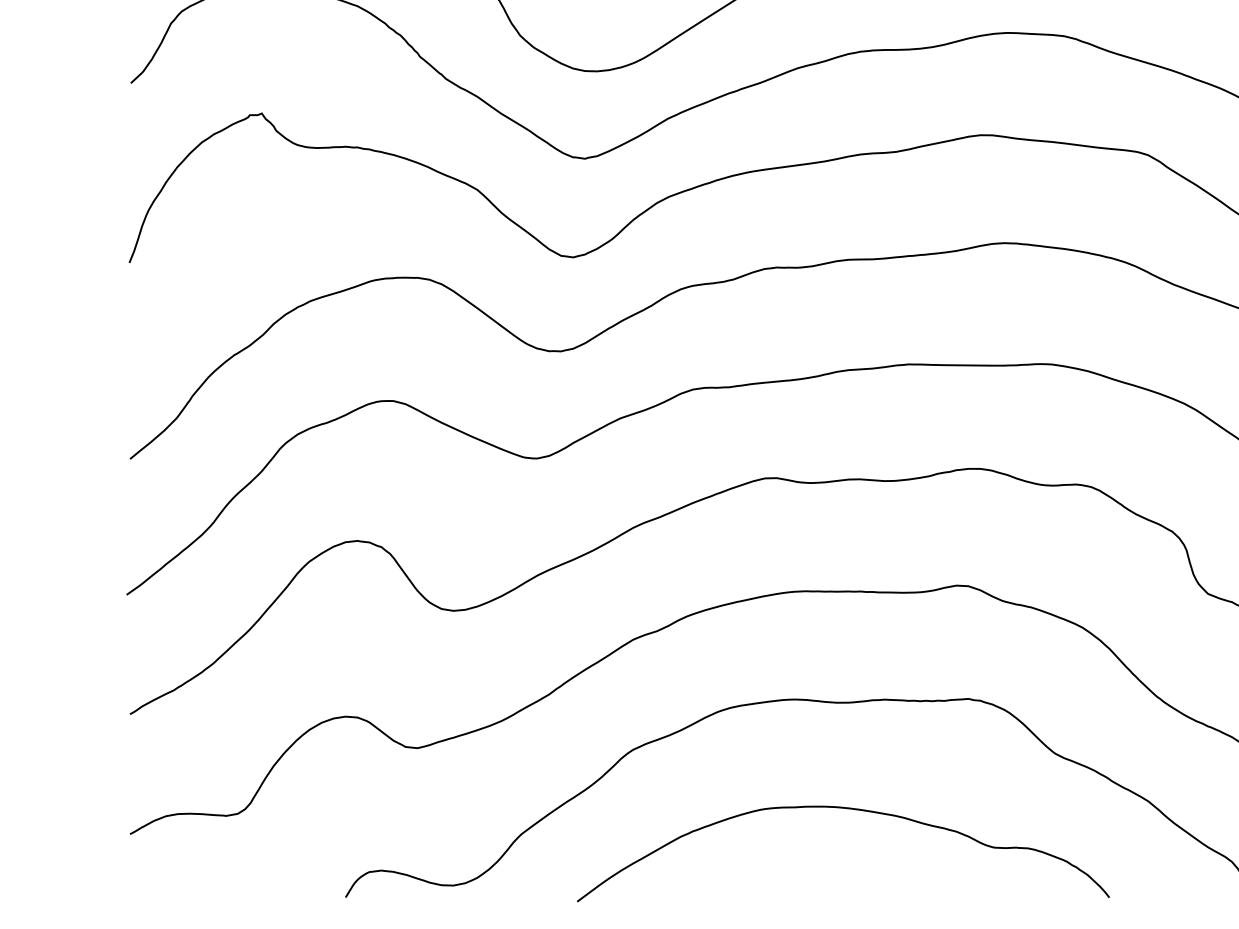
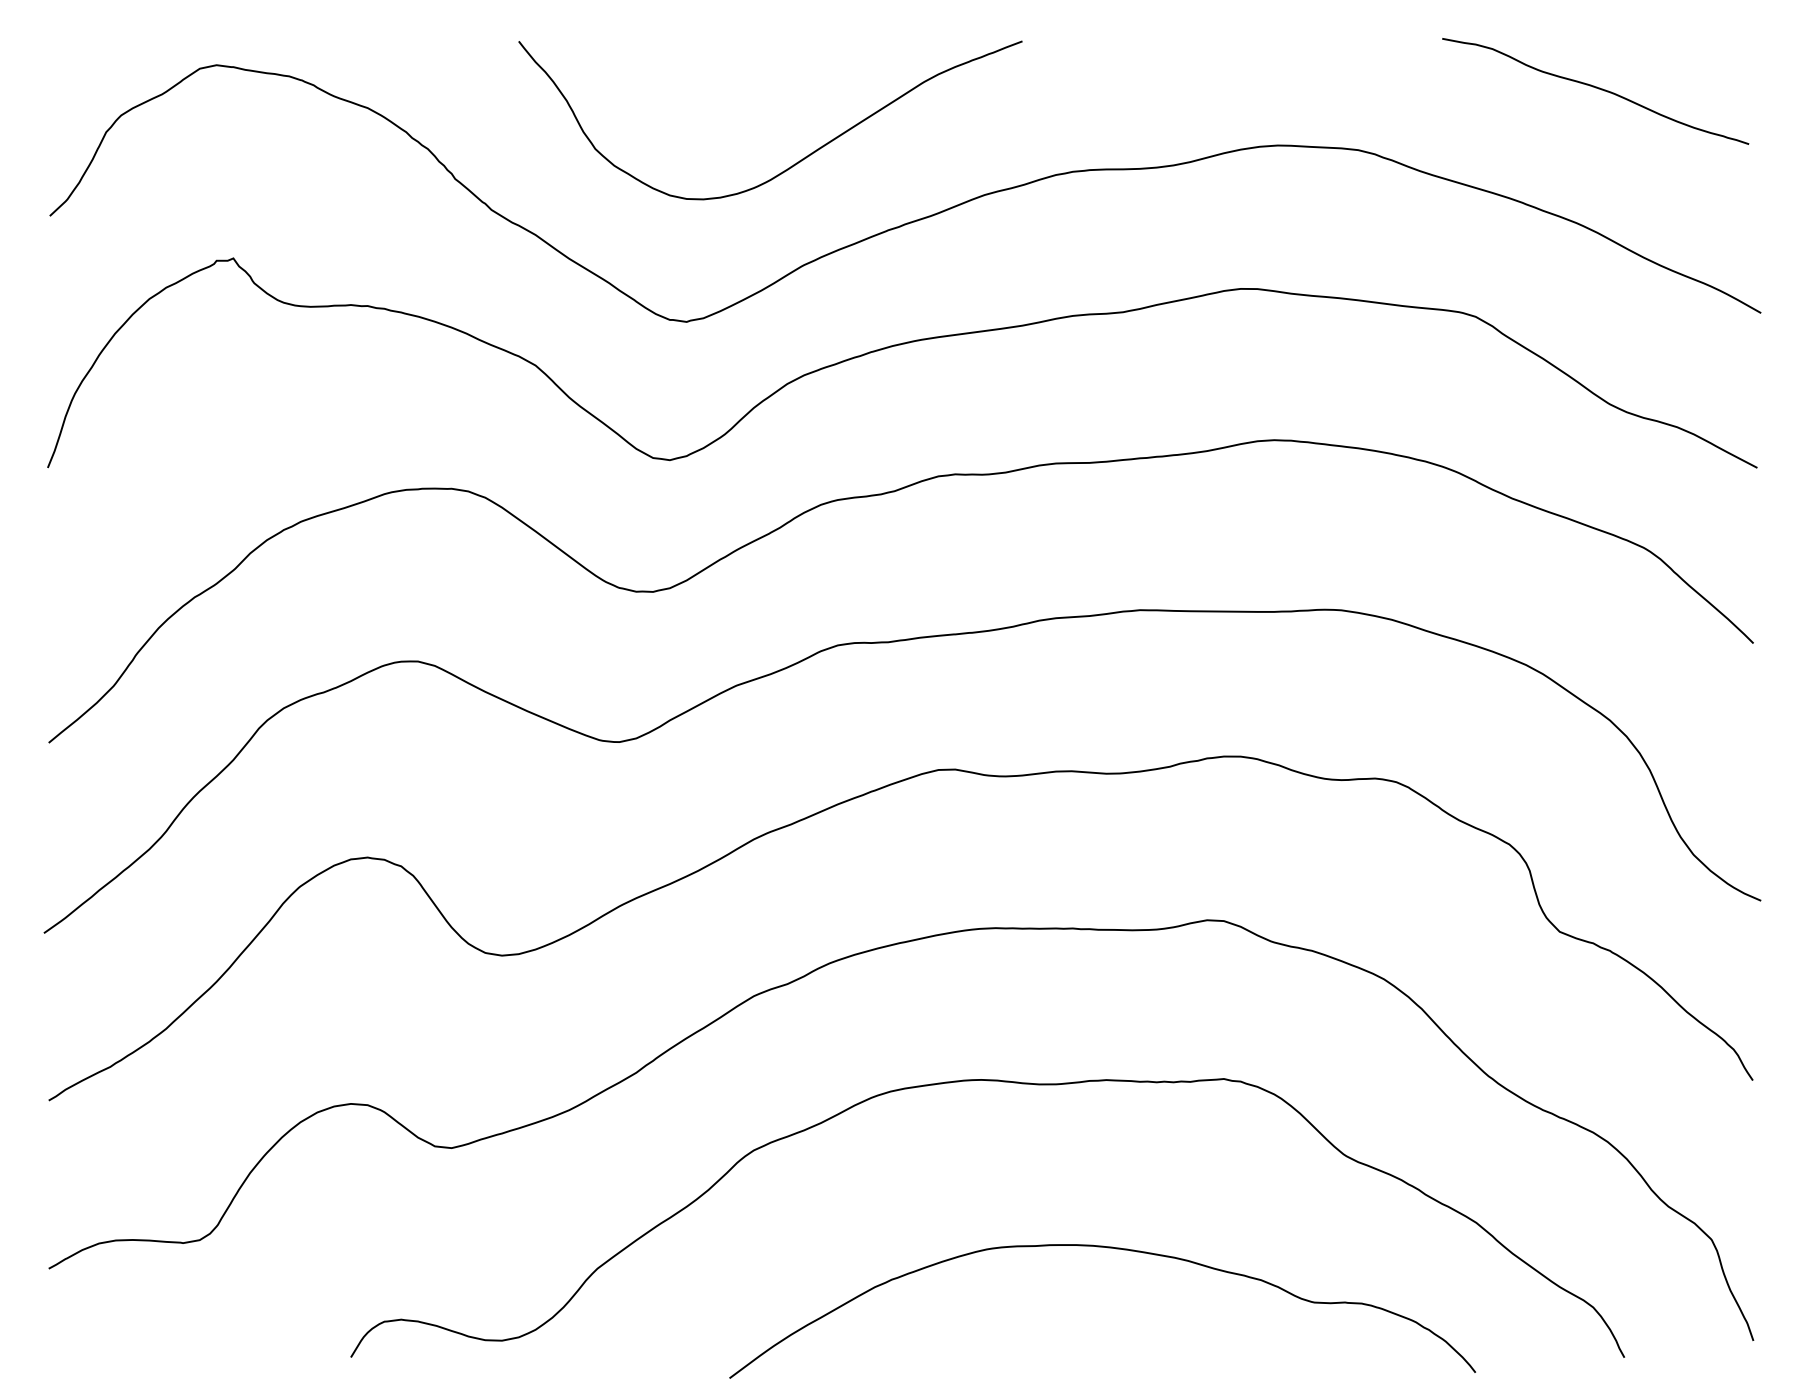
curve: (846, 809) -> (1107, 1248), moved

